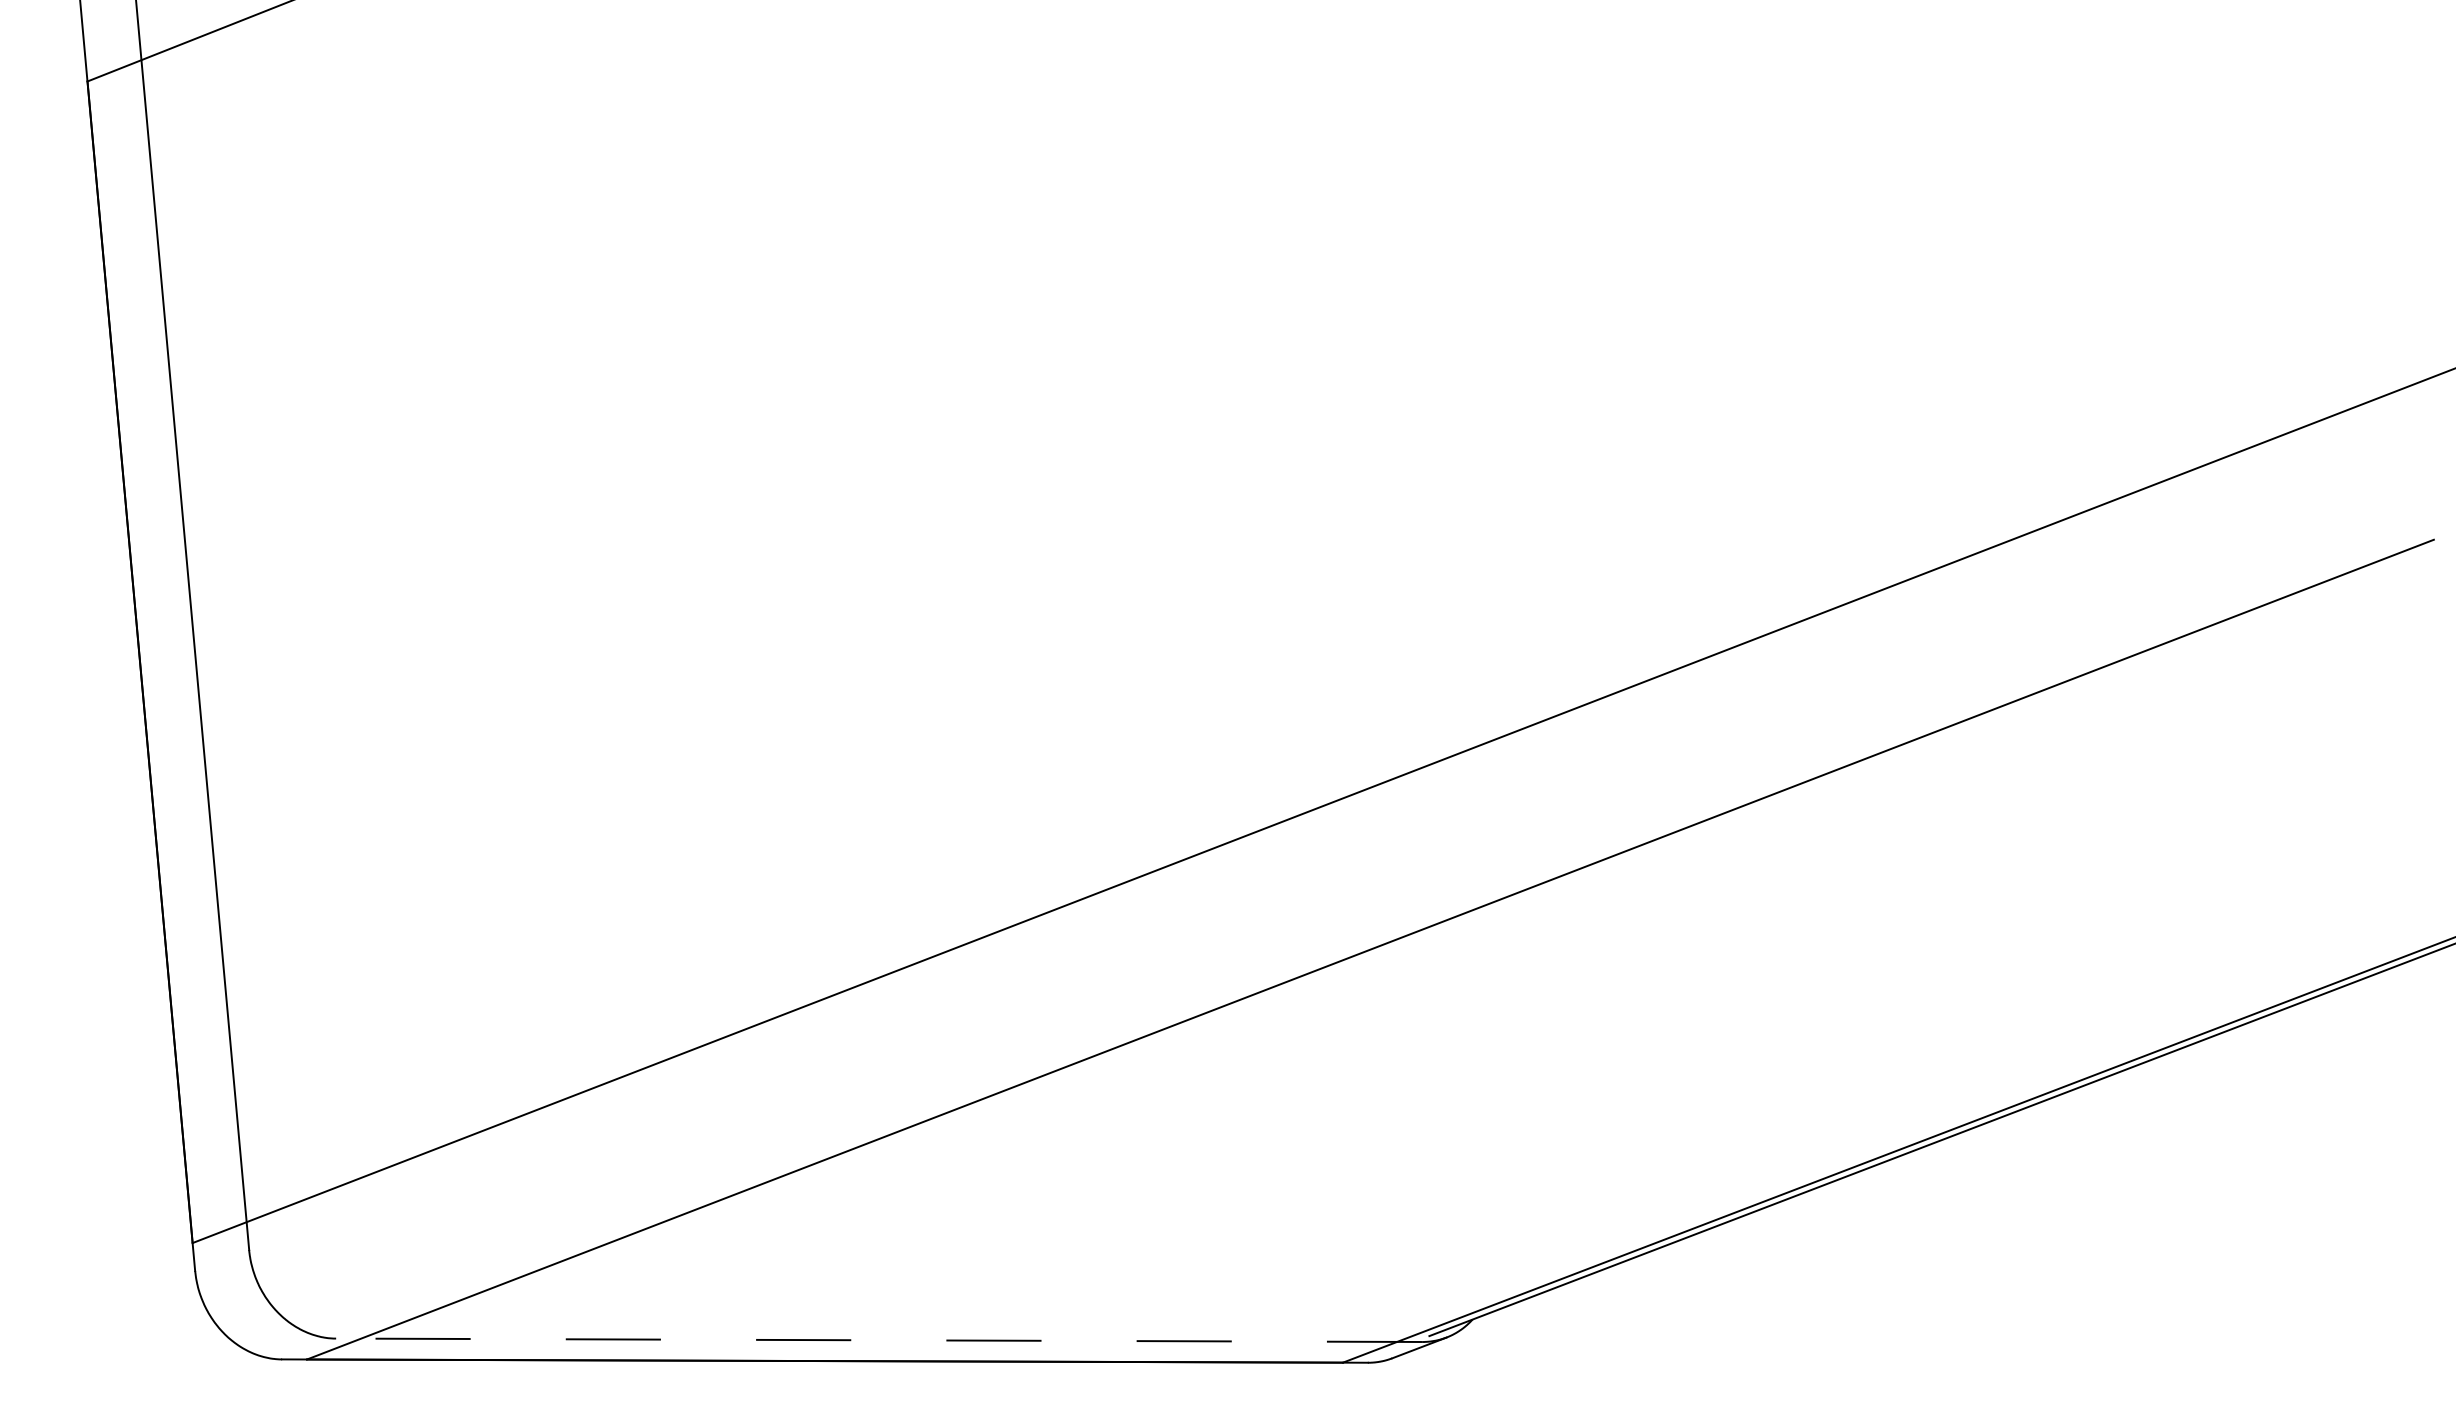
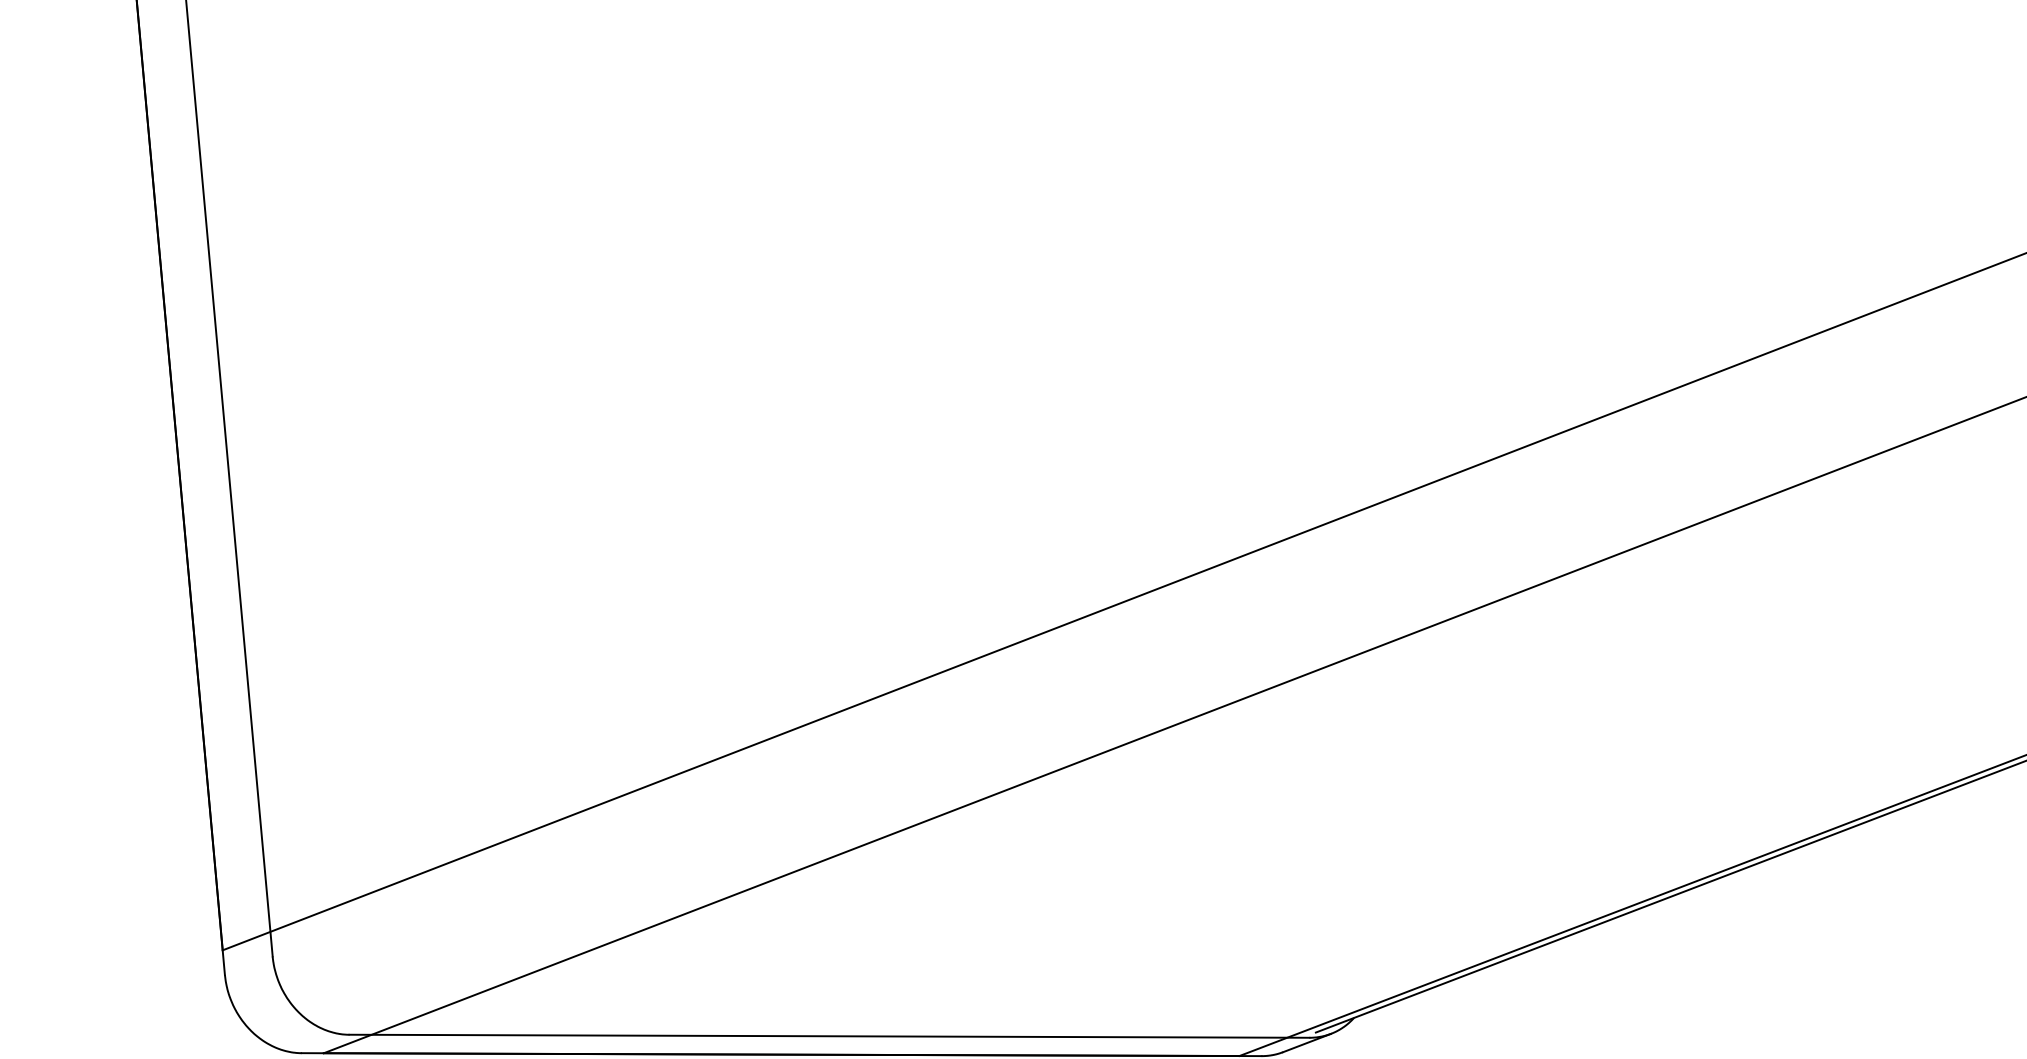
line: (879, 1340) -> (829, 1036), dashed -> solid

